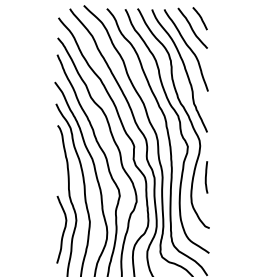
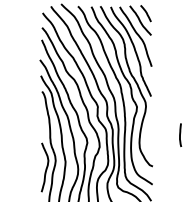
curve: (206, 177) -> (180, 135), moved

